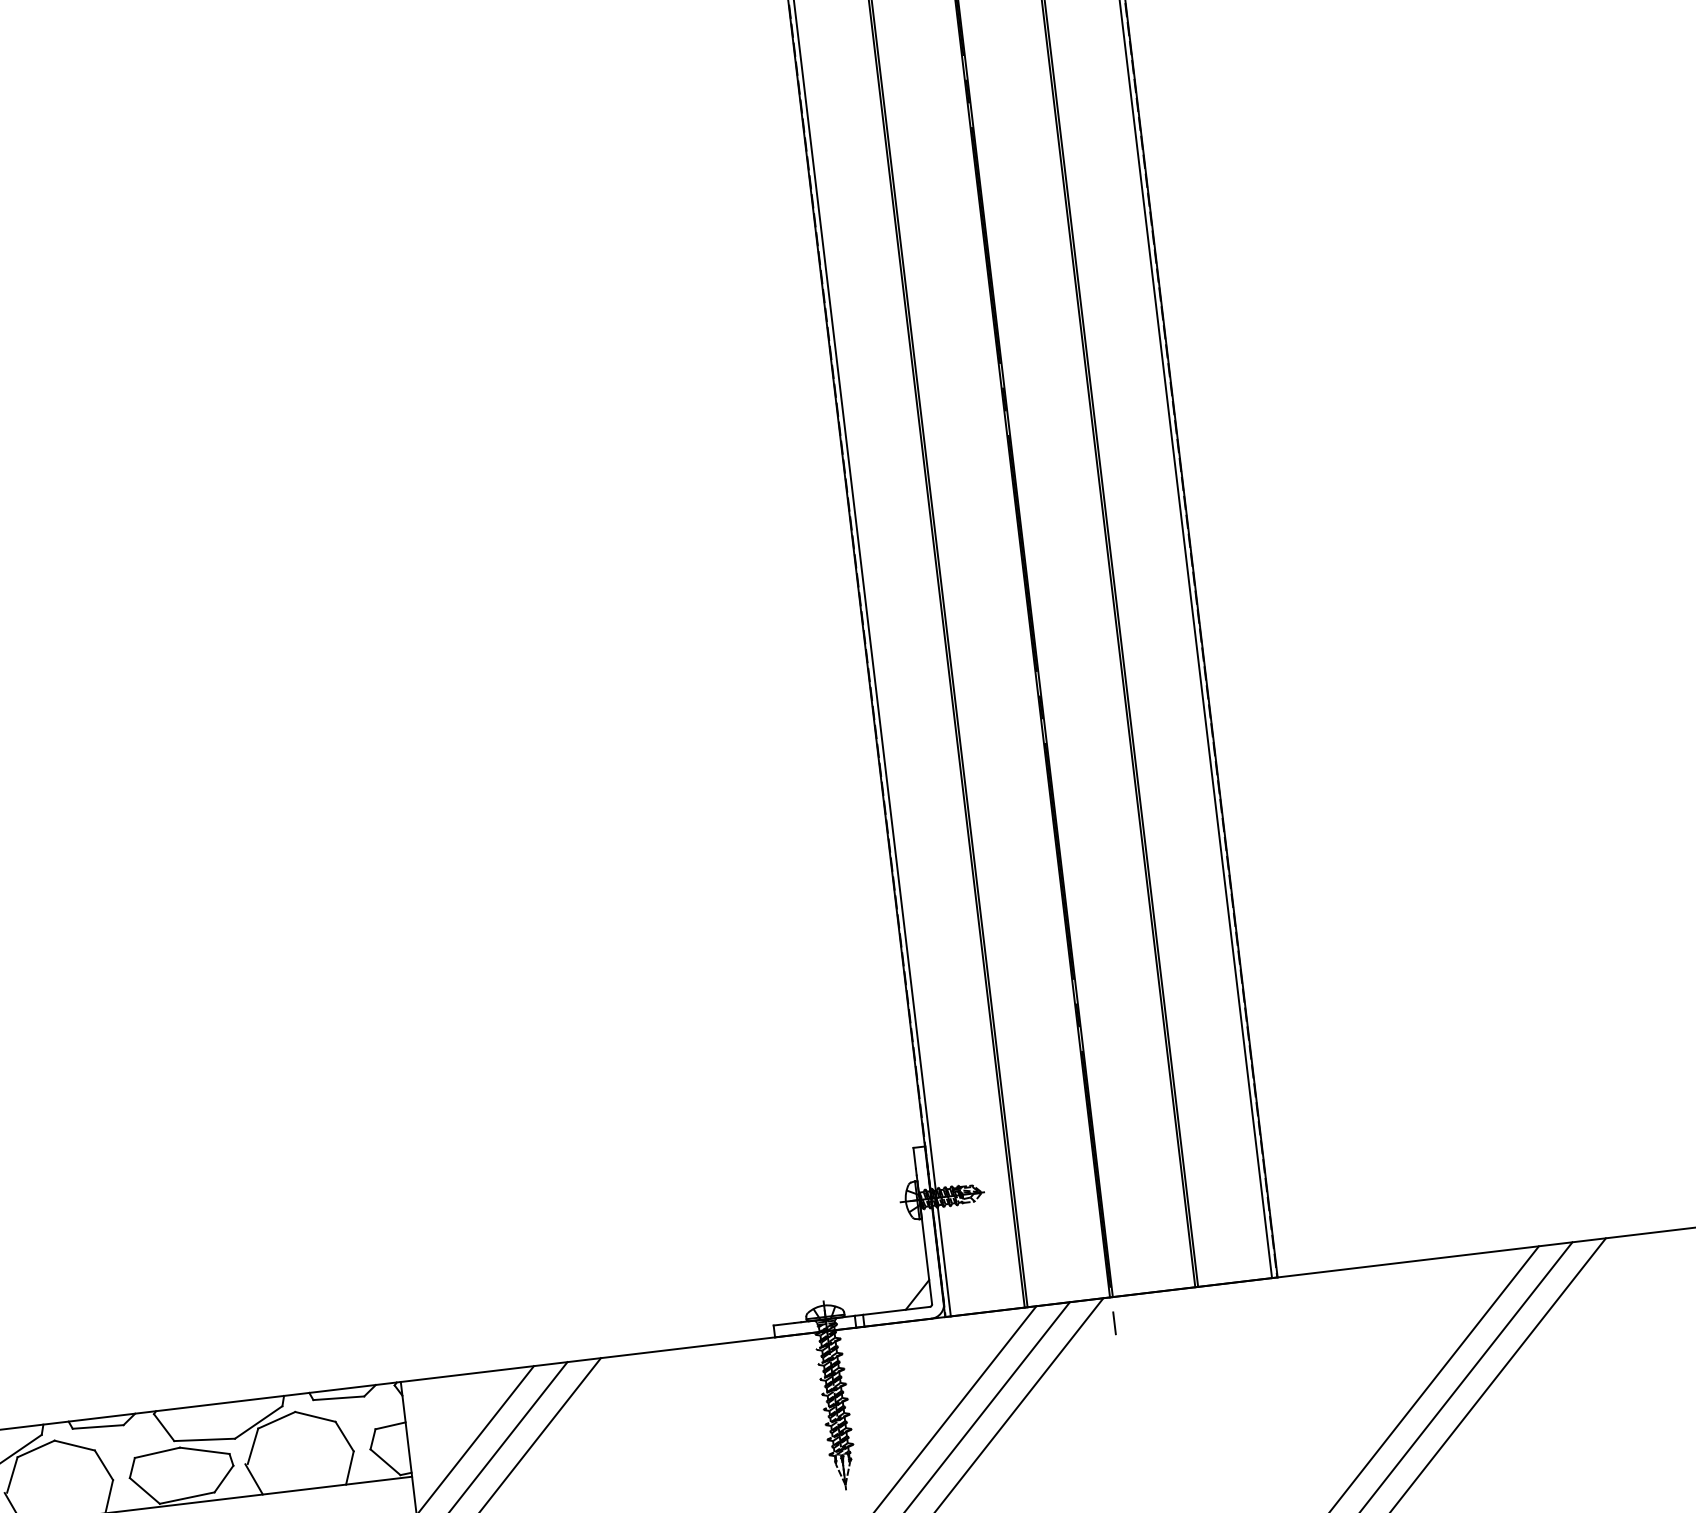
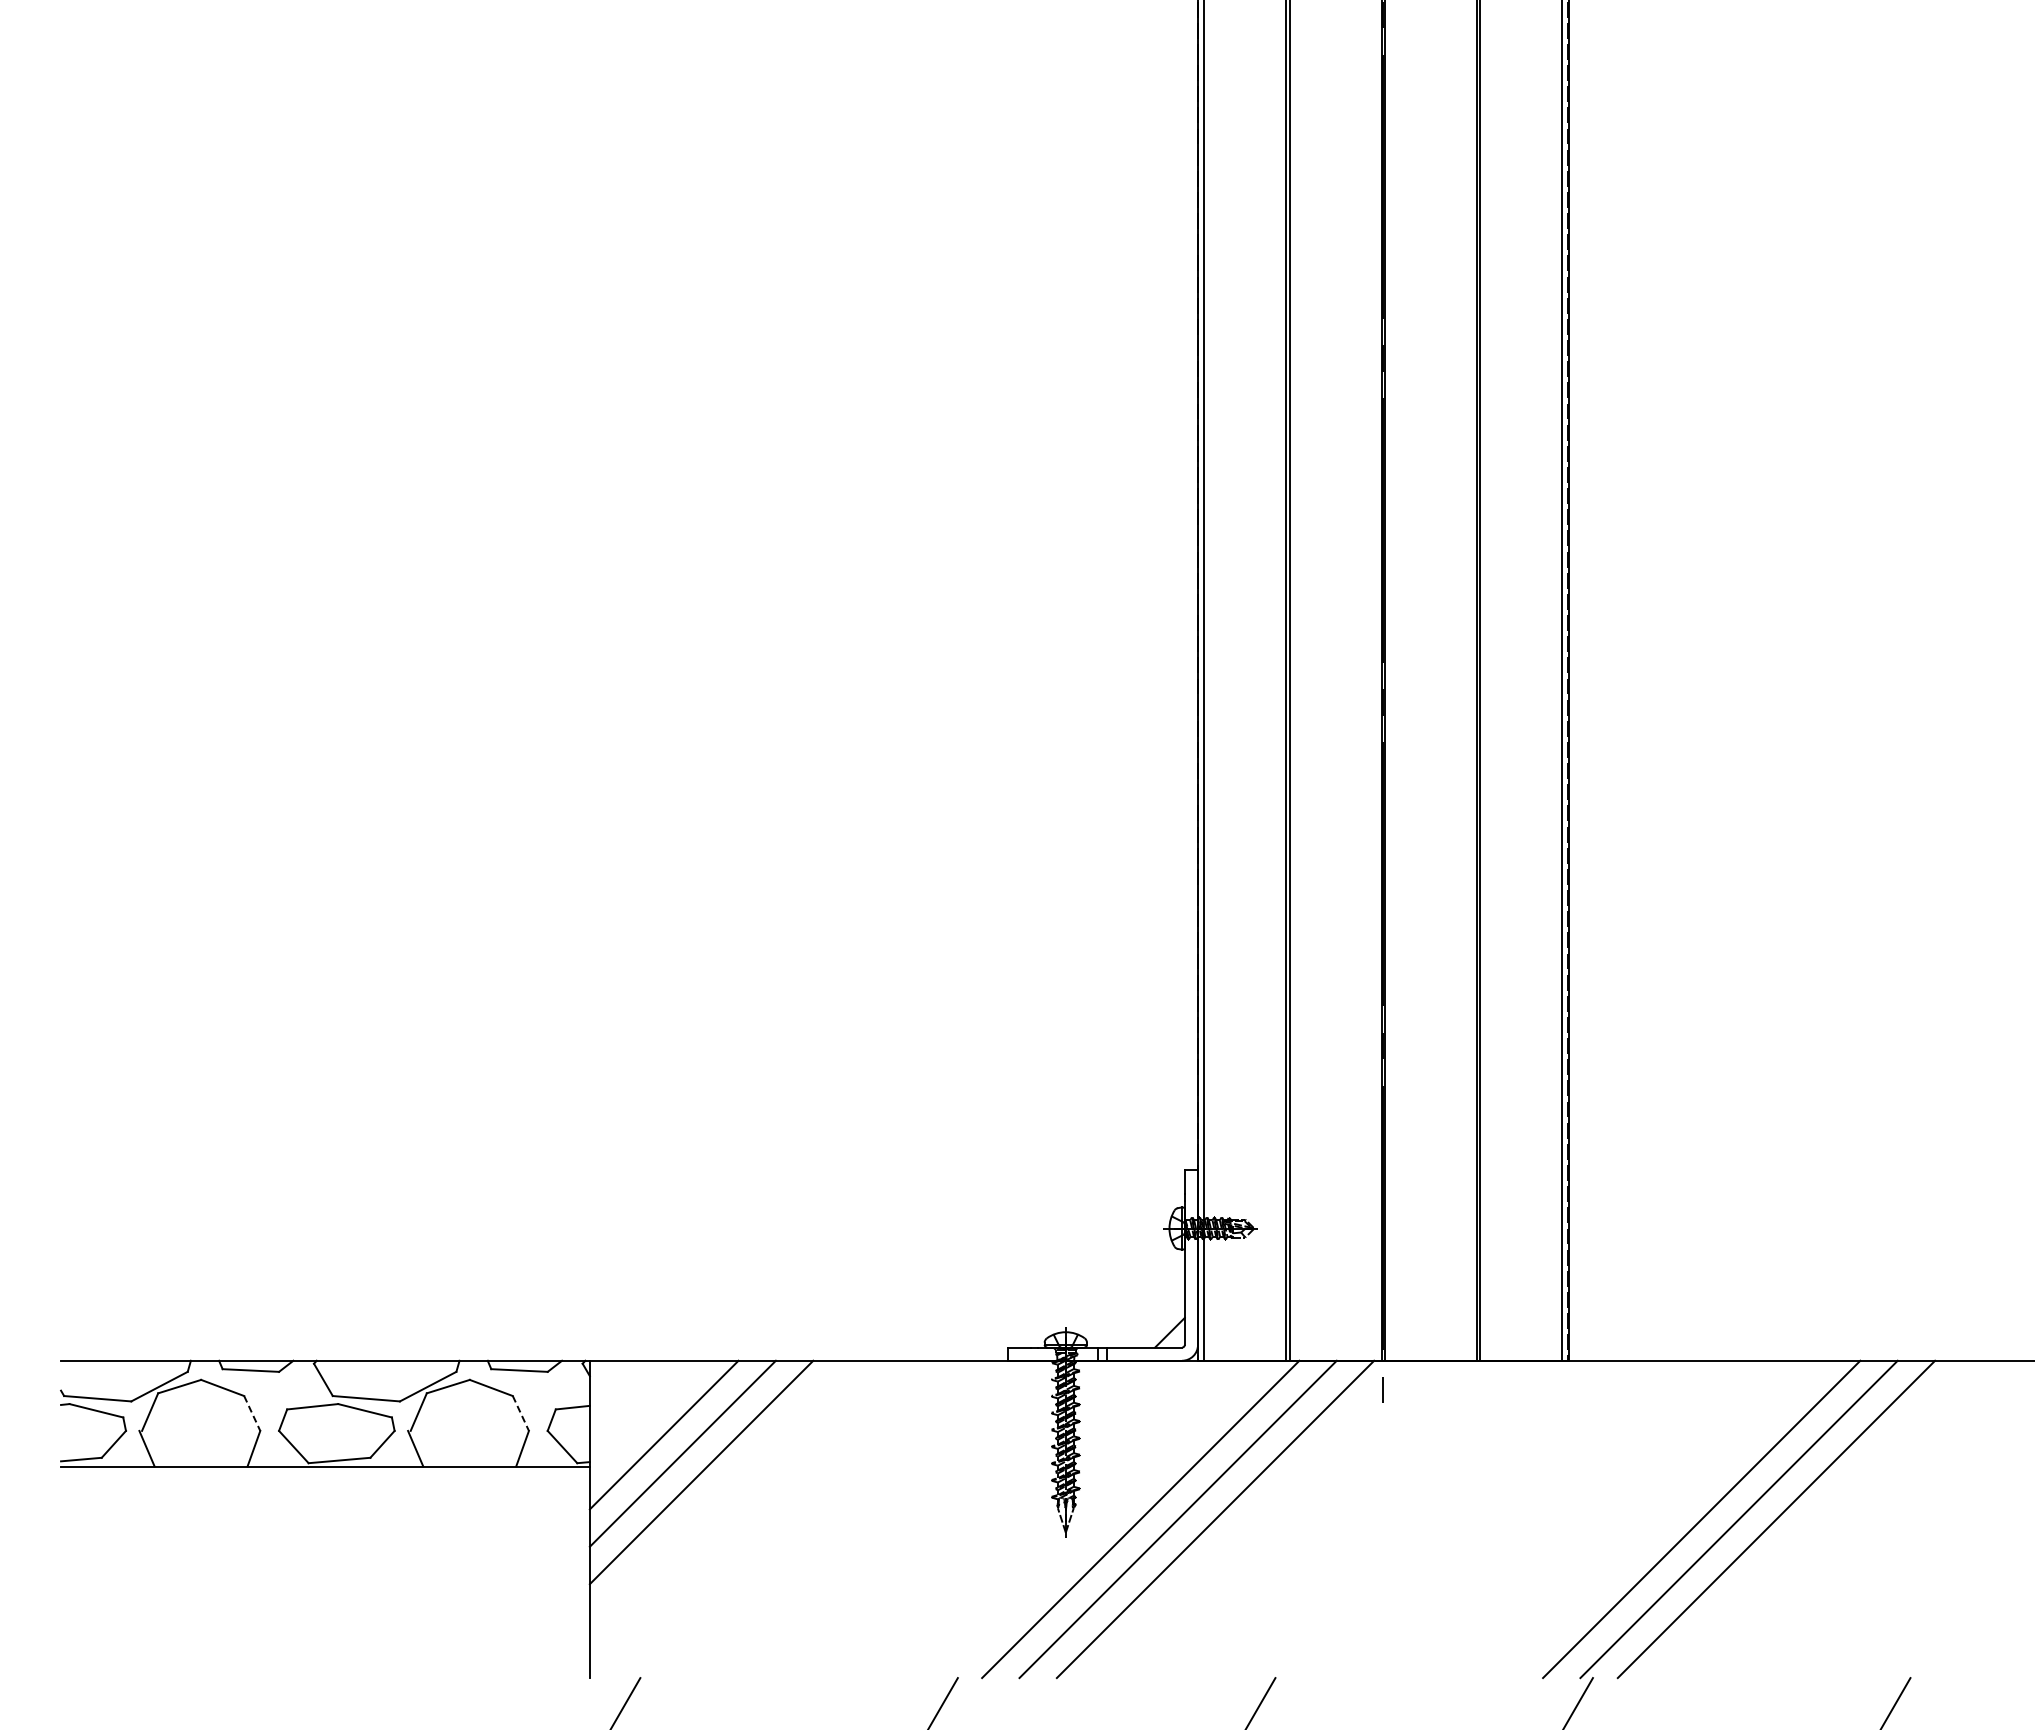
line: (345, 1436) -> (521, 1413), solid -> dashed
line: (104, 1465) -> (252, 1413), solid -> dashed

